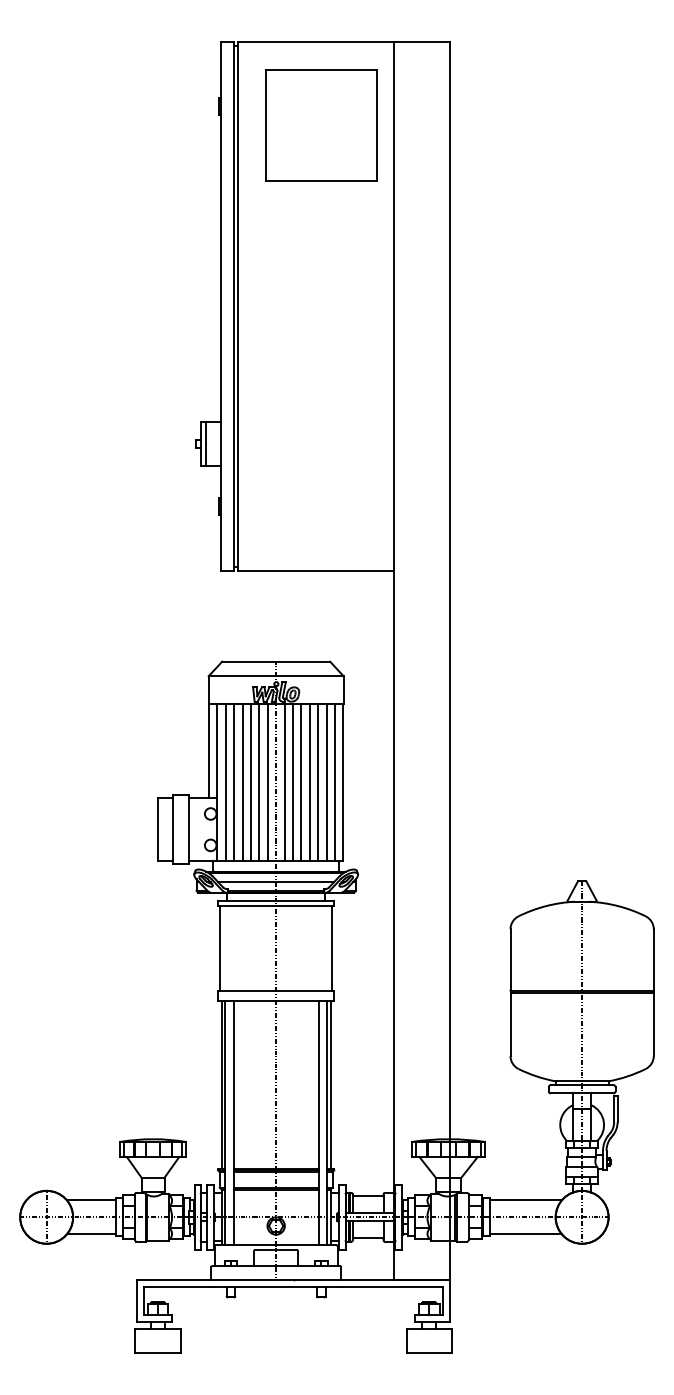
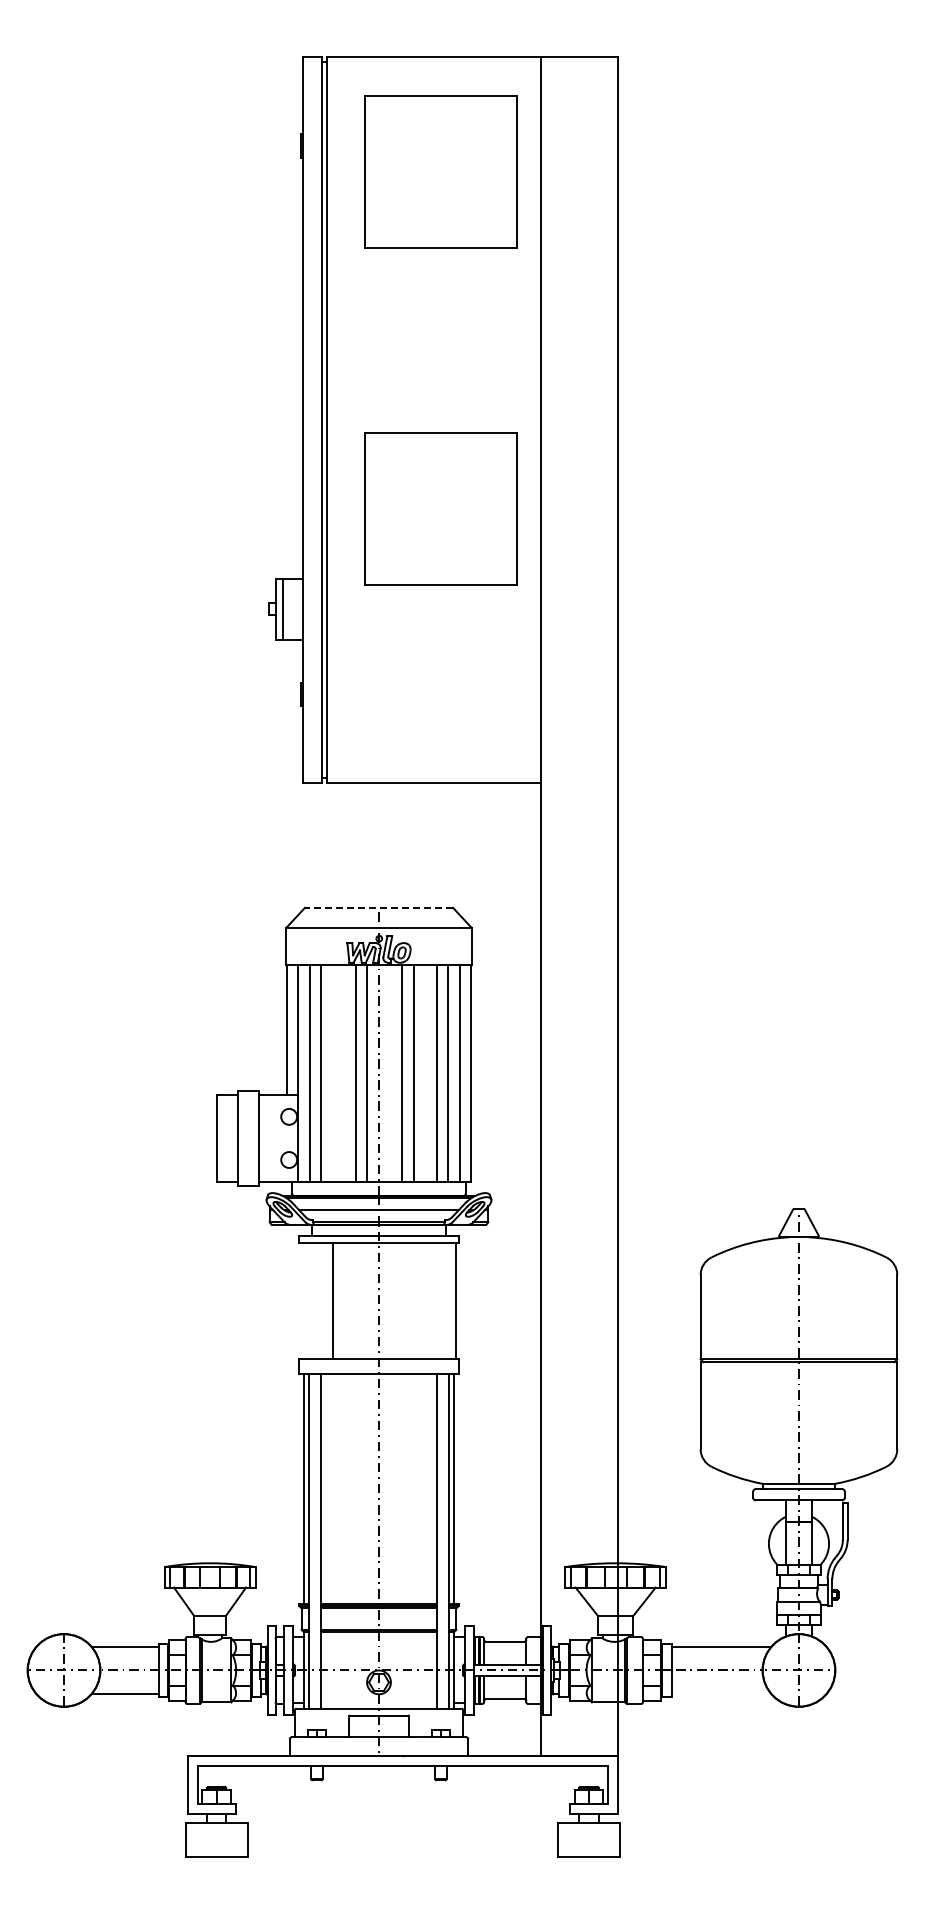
part: (320, 370) -> (440, 508), added
line: (275, 661) -> (378, 907), solid -> dashed
line: (242, 782) -> (332, 1073), removed
line: (251, 782) -> (344, 1073), removed
line: (284, 782) -> (390, 1073), removed
line: (310, 782) -> (425, 1073), removed
line: (220, 948) -> (333, 1301), moved
line: (525, 1234) -> (721, 1693), removed

